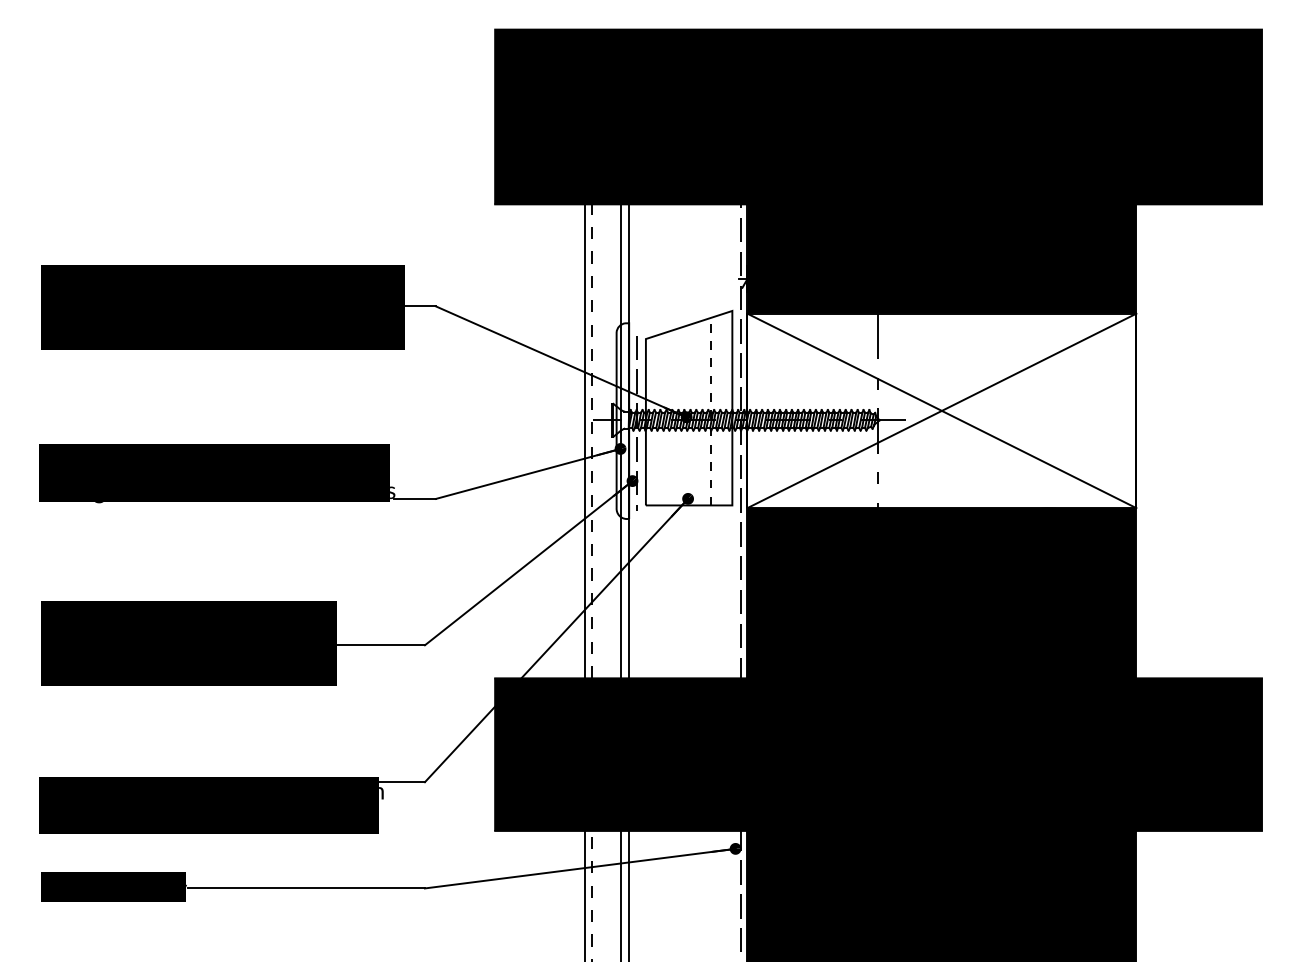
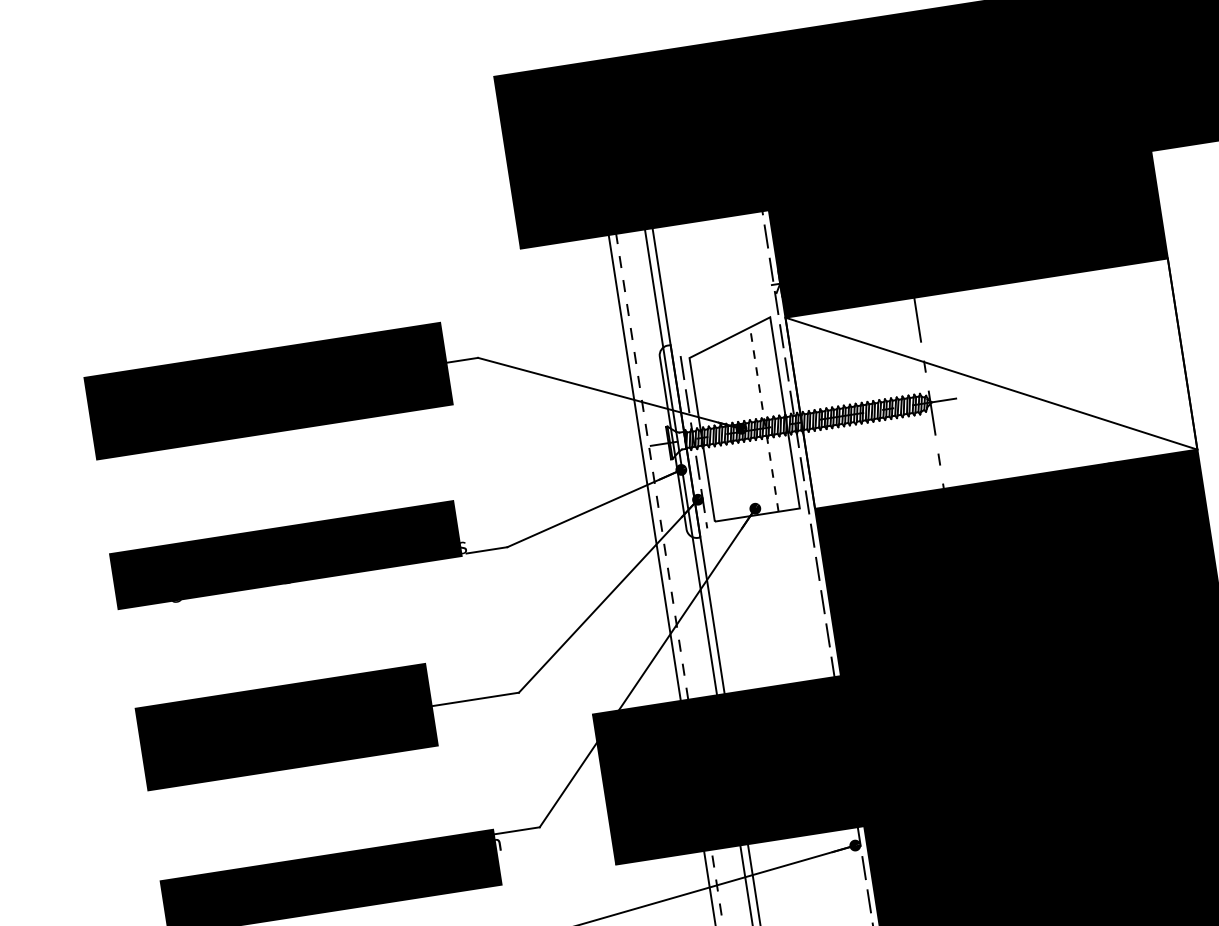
line: (941, 410) -> (990, 383), removed

